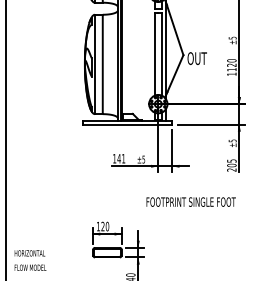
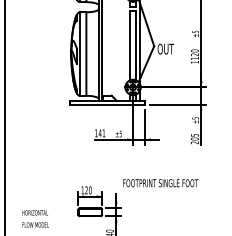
text: (190, 201) -> (160, 182), moved
text: (30, 260) -> (35, 218), moved

